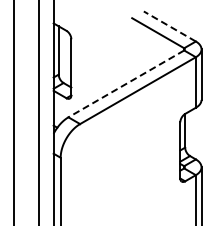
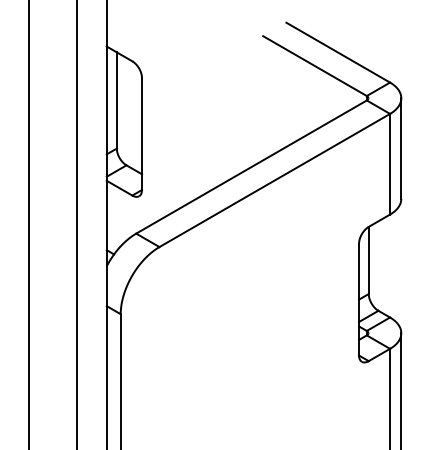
line: (169, 26) -> (337, 52), dashed -> solid
line: (126, 83) -> (251, 166), dashed -> solid

